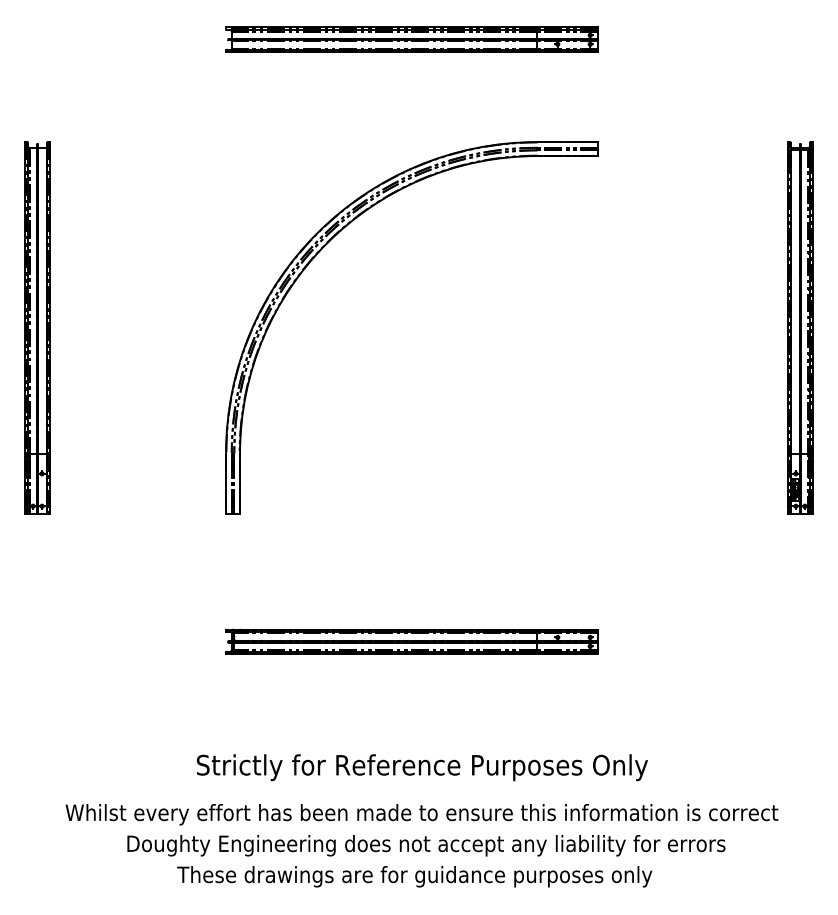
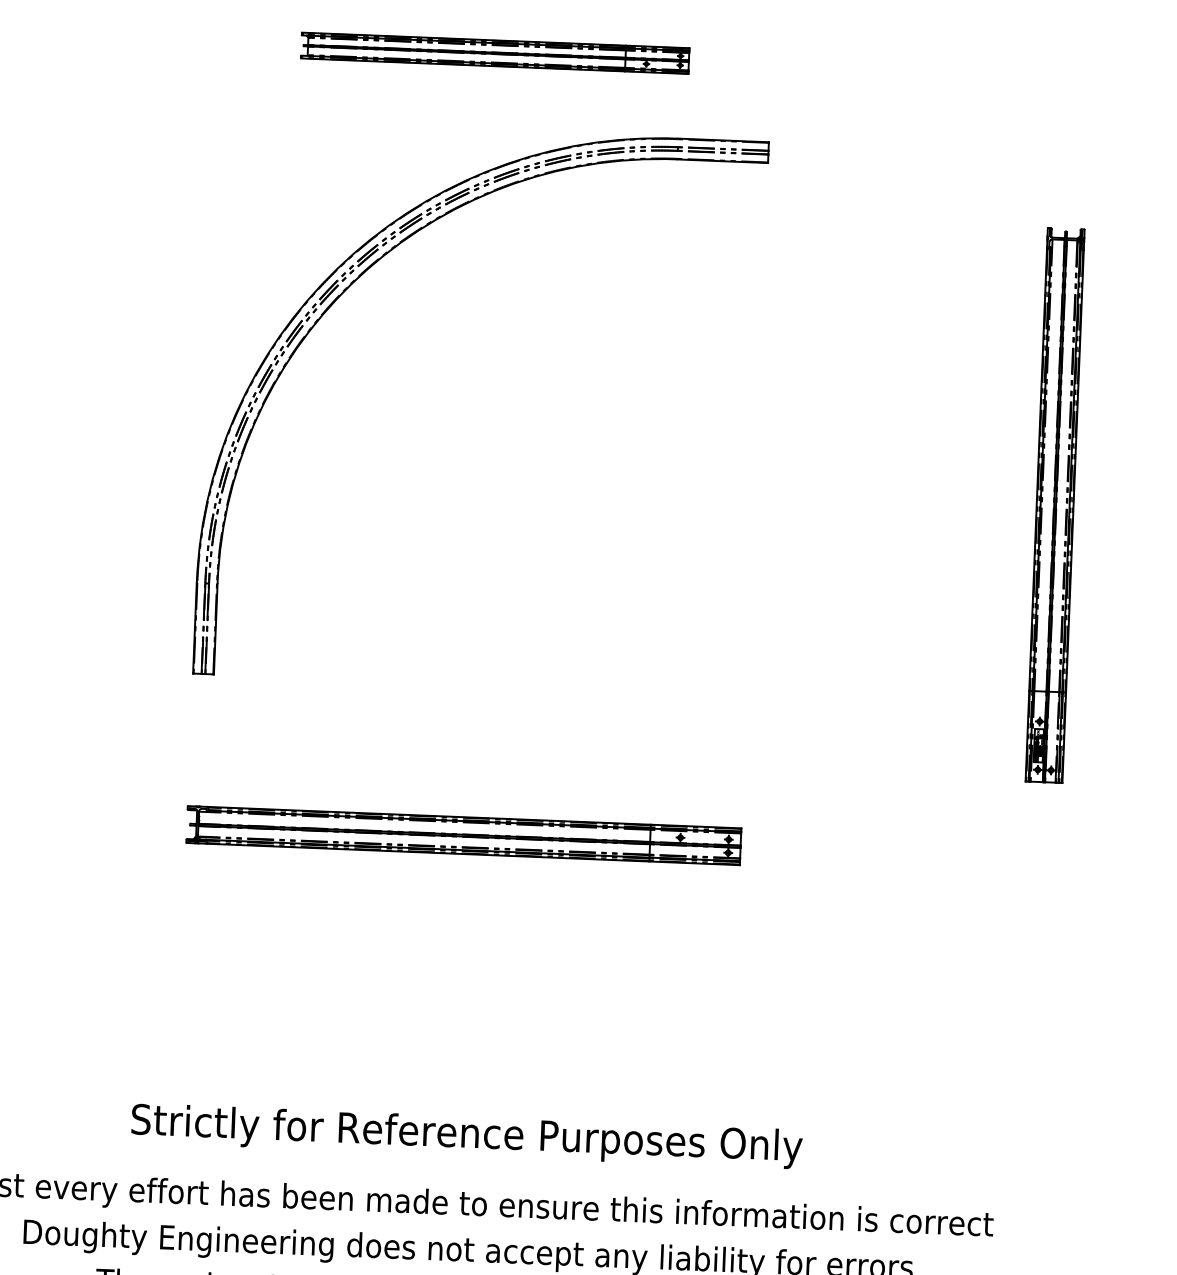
part: (411, 39) -> (494, 52), size x0.7
part: (328, 243) -> (361, 276), moved
part: (411, 641) -> (462, 834), moved

